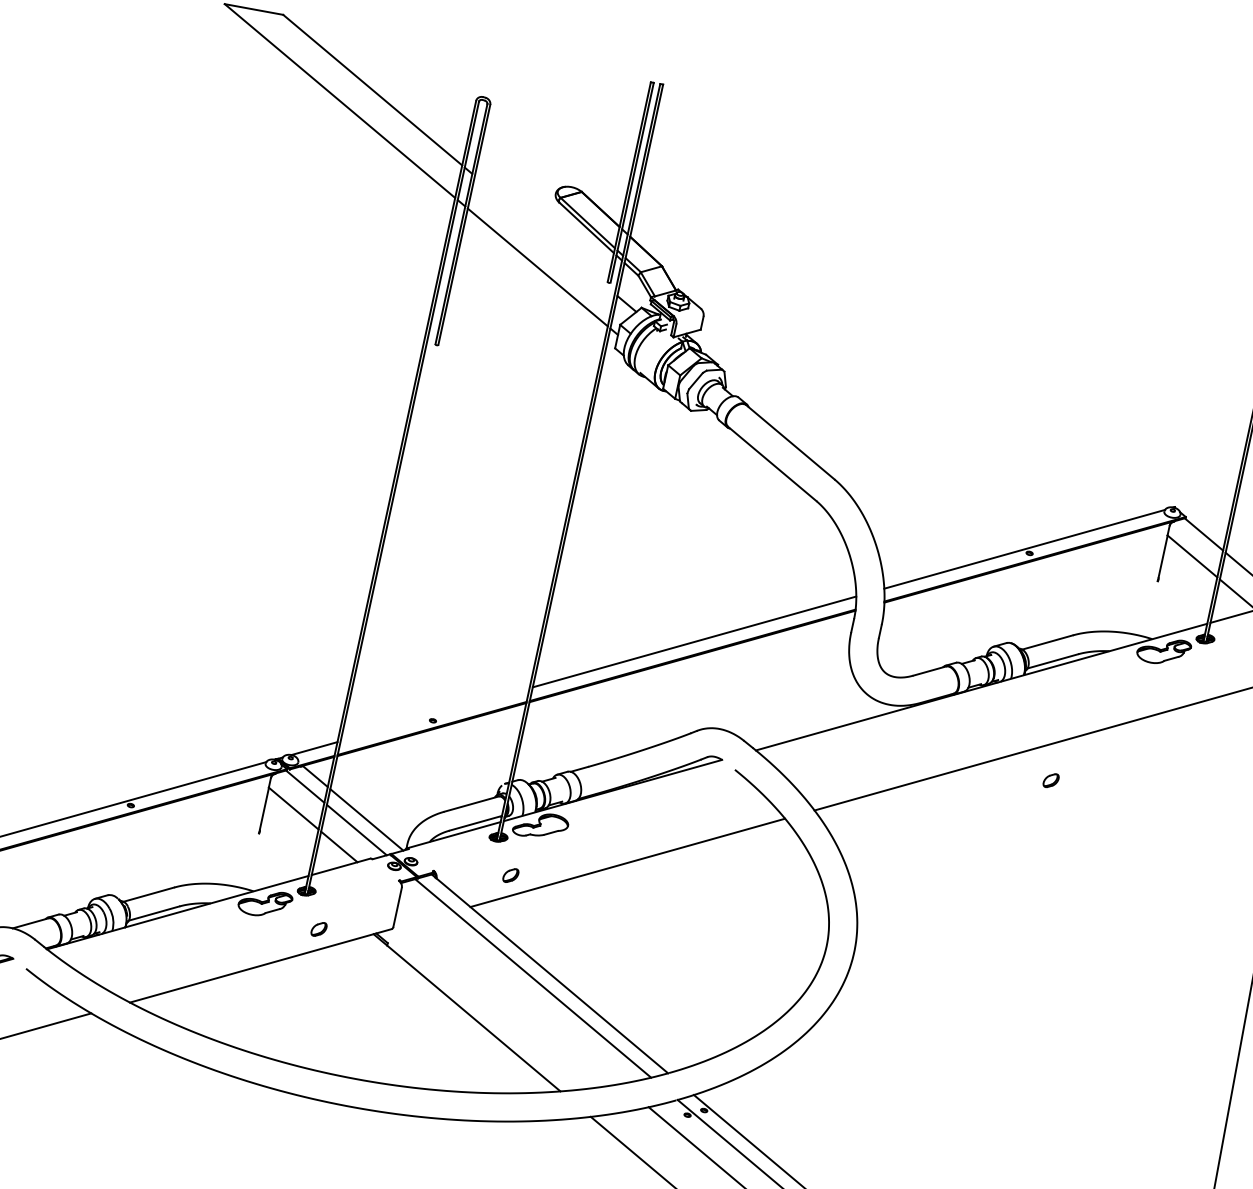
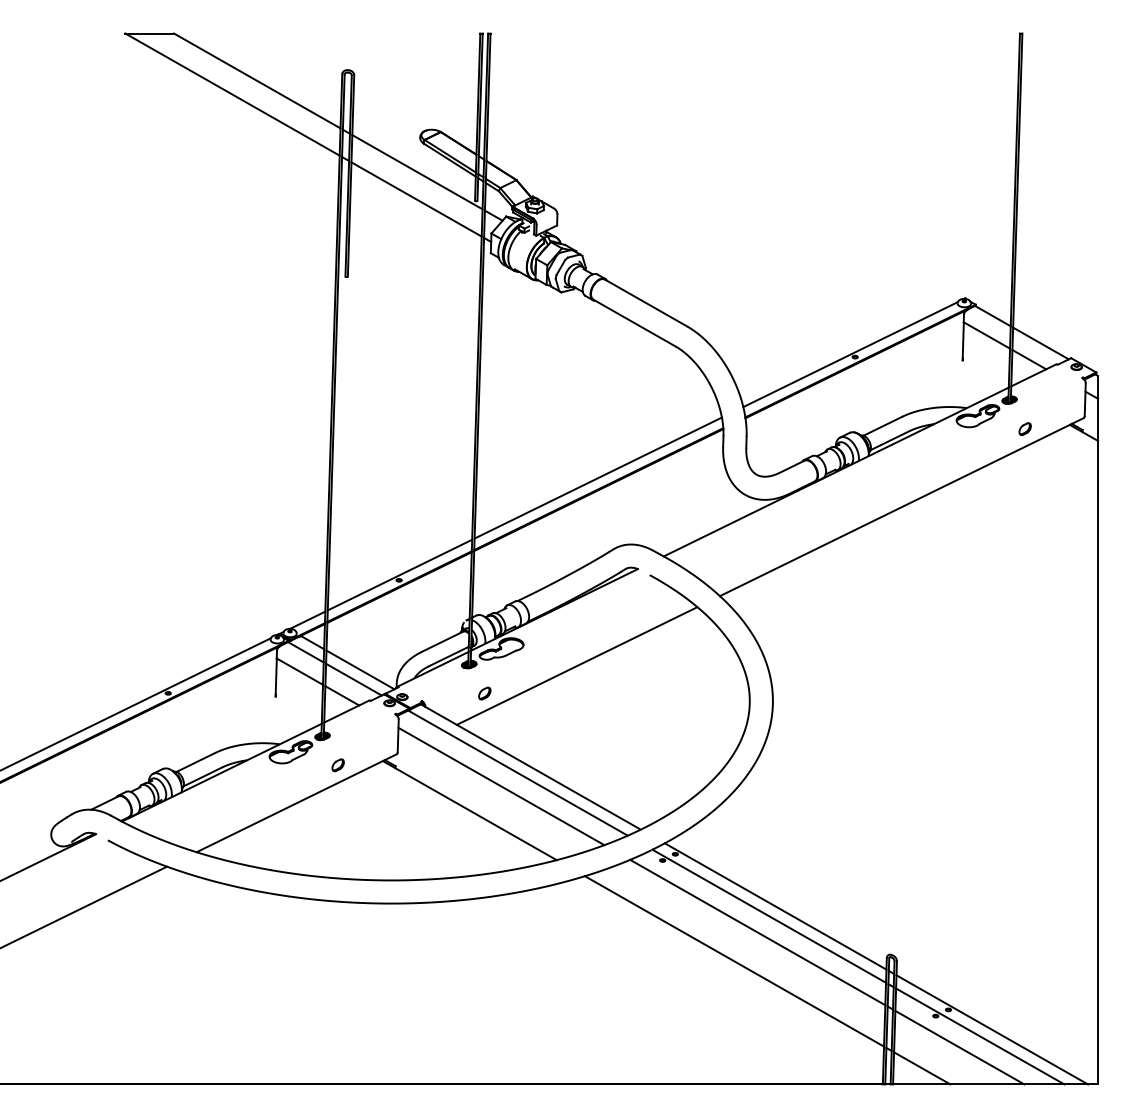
line: (544, 235) -> (417, 172), added
line: (434, 713) -> (399, 574), added
part: (1050, 779) -> (1024, 428), moved
line: (510, 990) -> (501, 786), added

